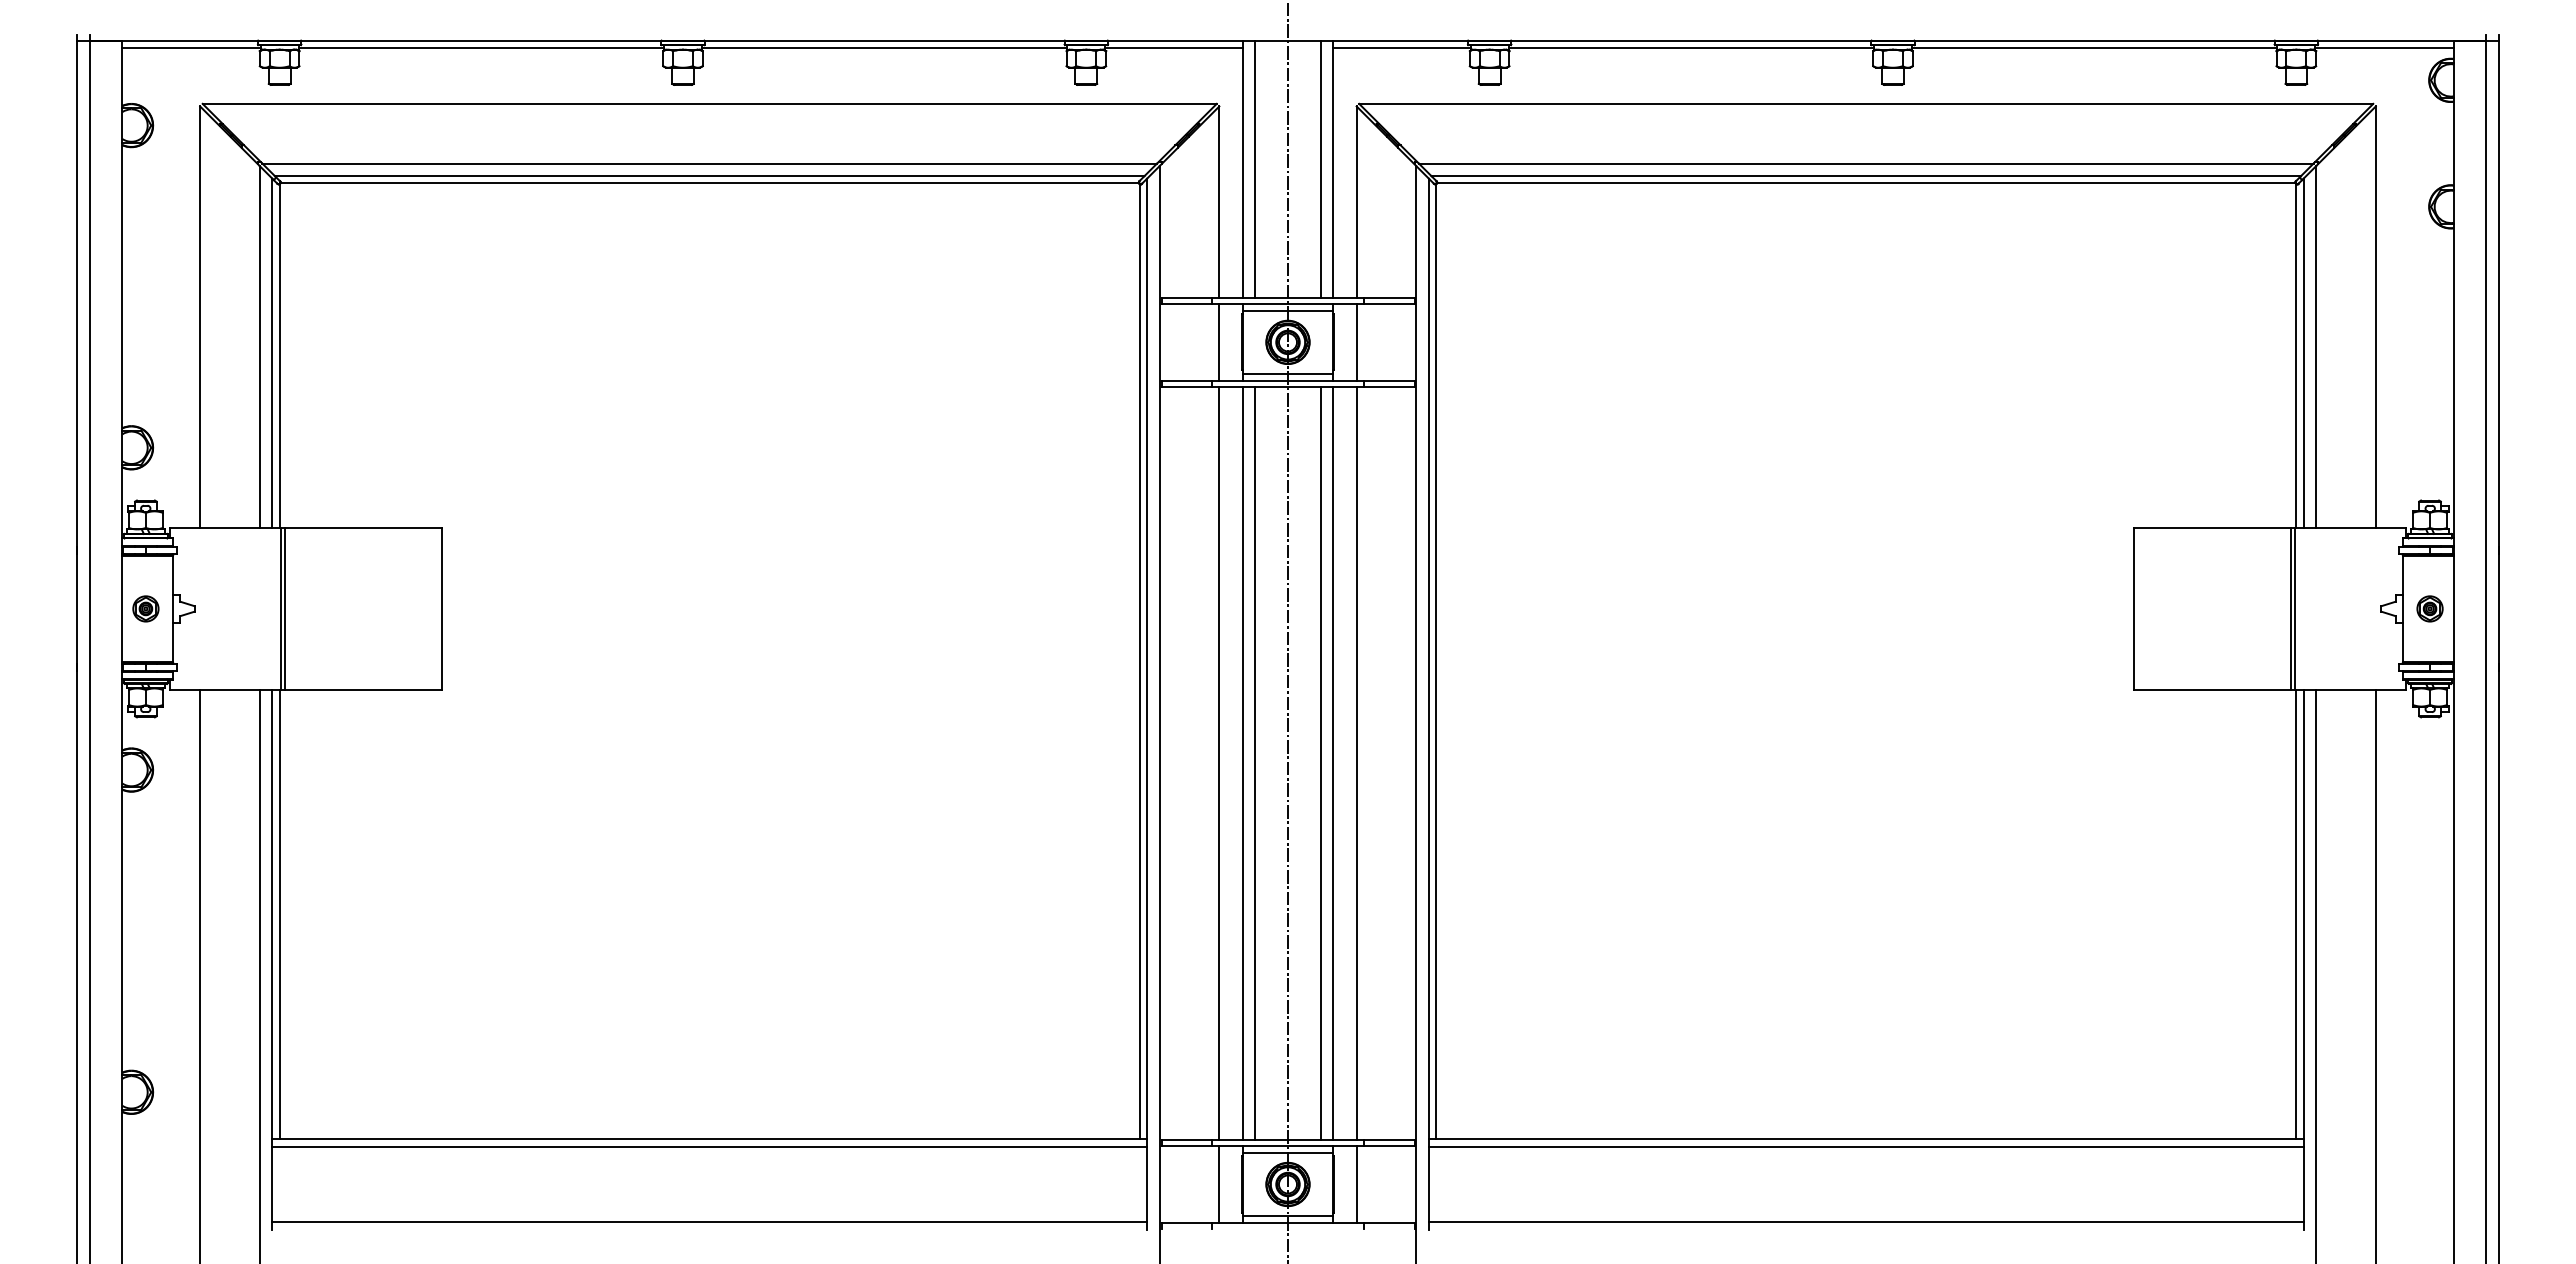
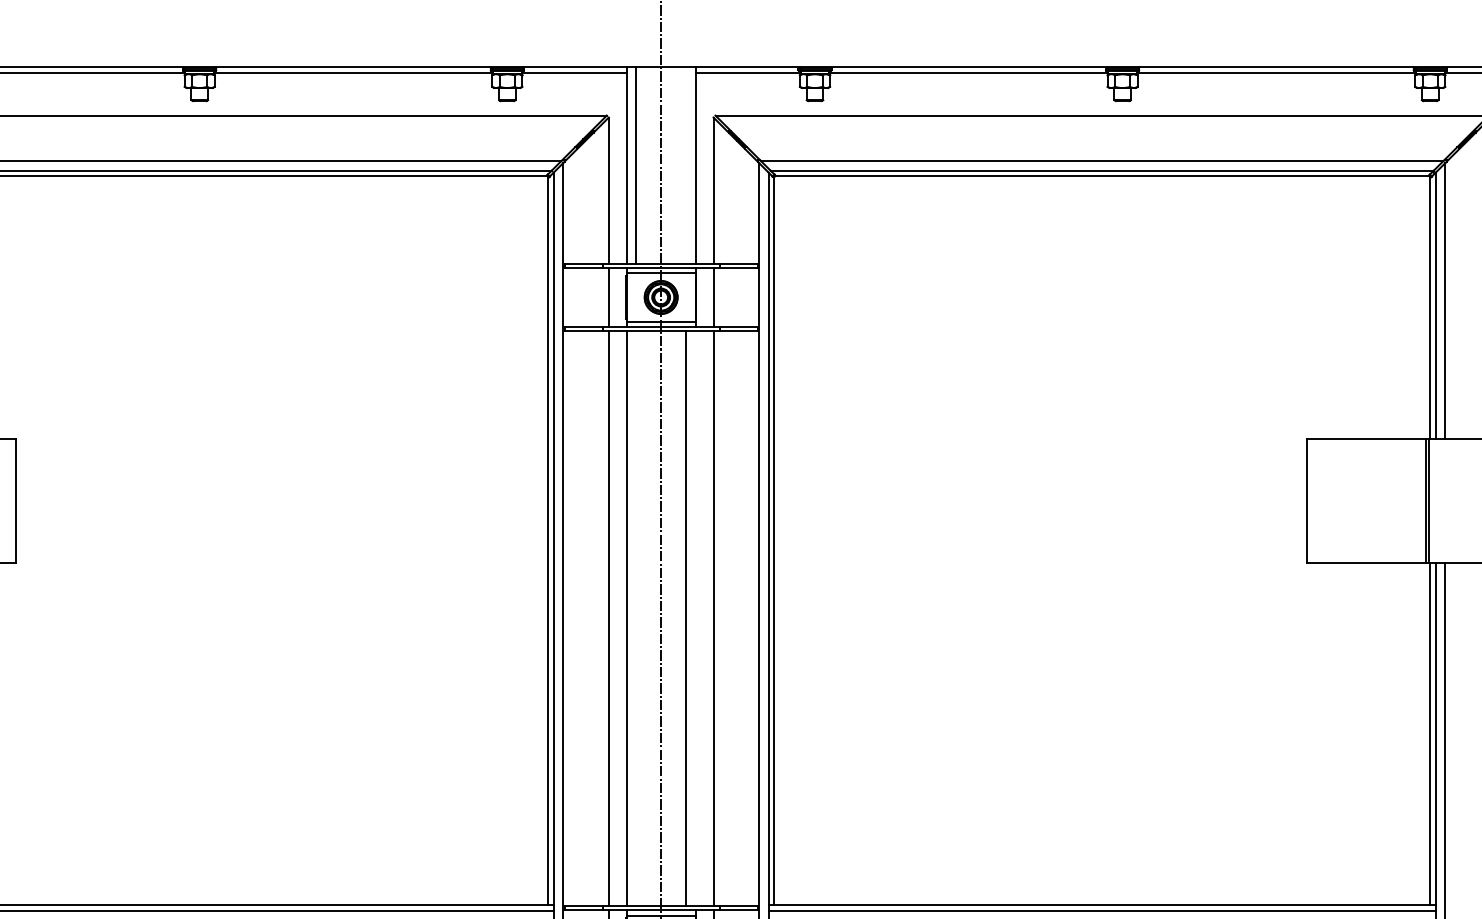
line: (1320, 169) -> (685, 165), removed
line: (1255, 763) -> (636, 618), removed
line: (1333, 763) -> (695, 618), removed

